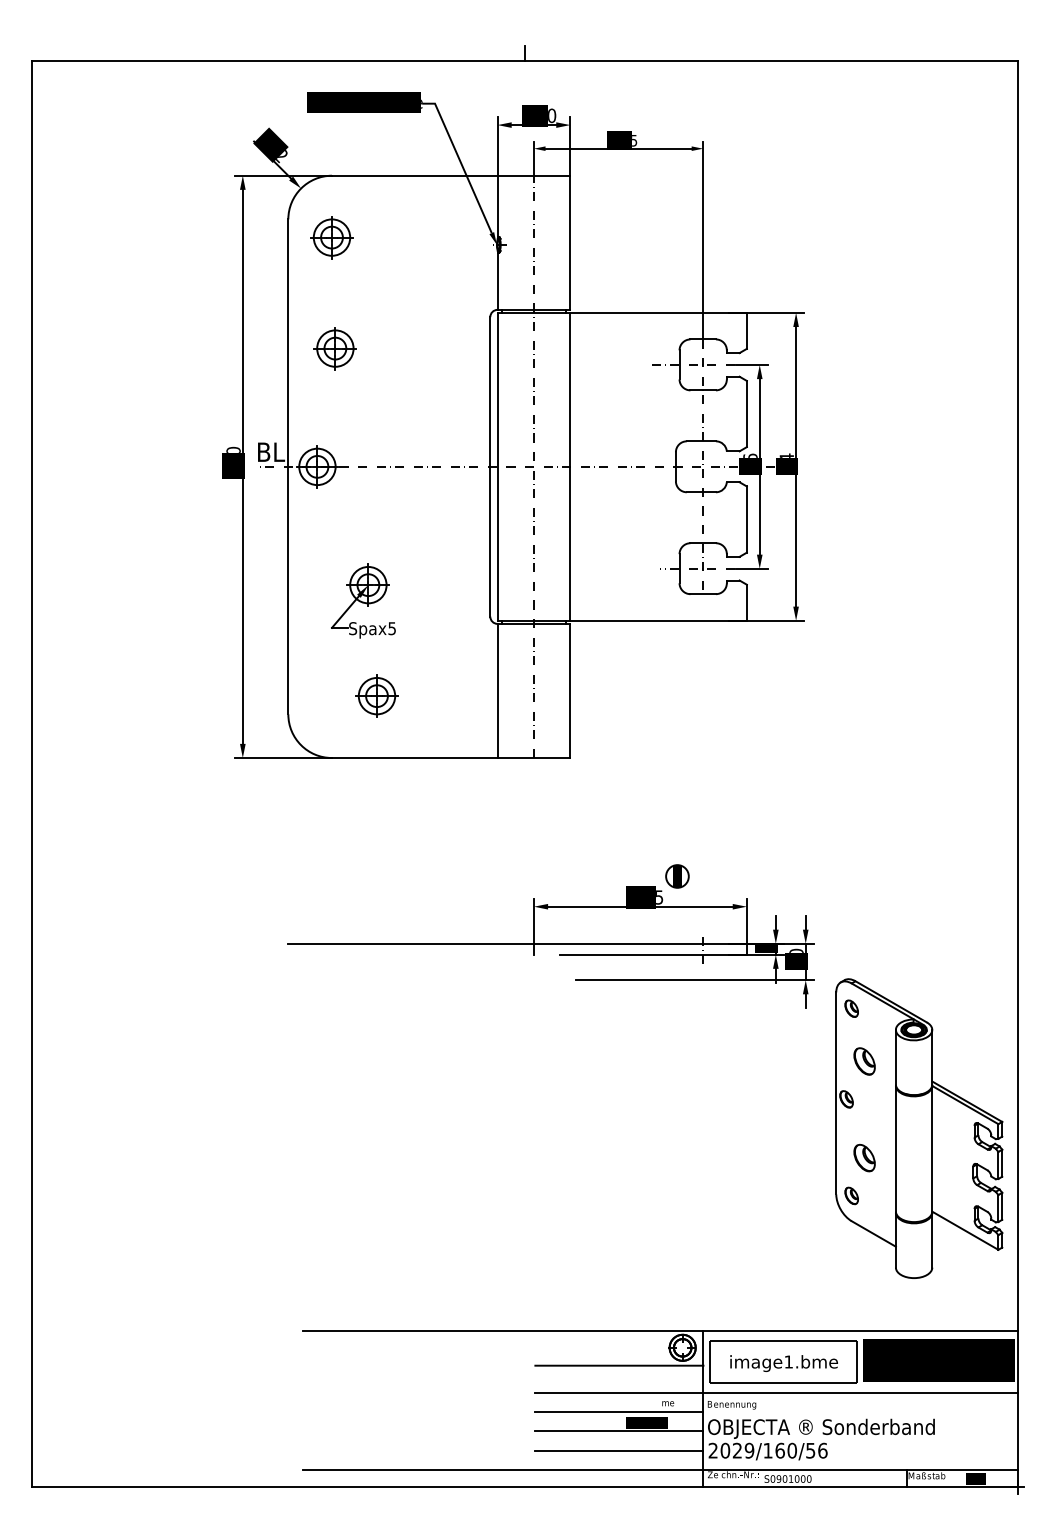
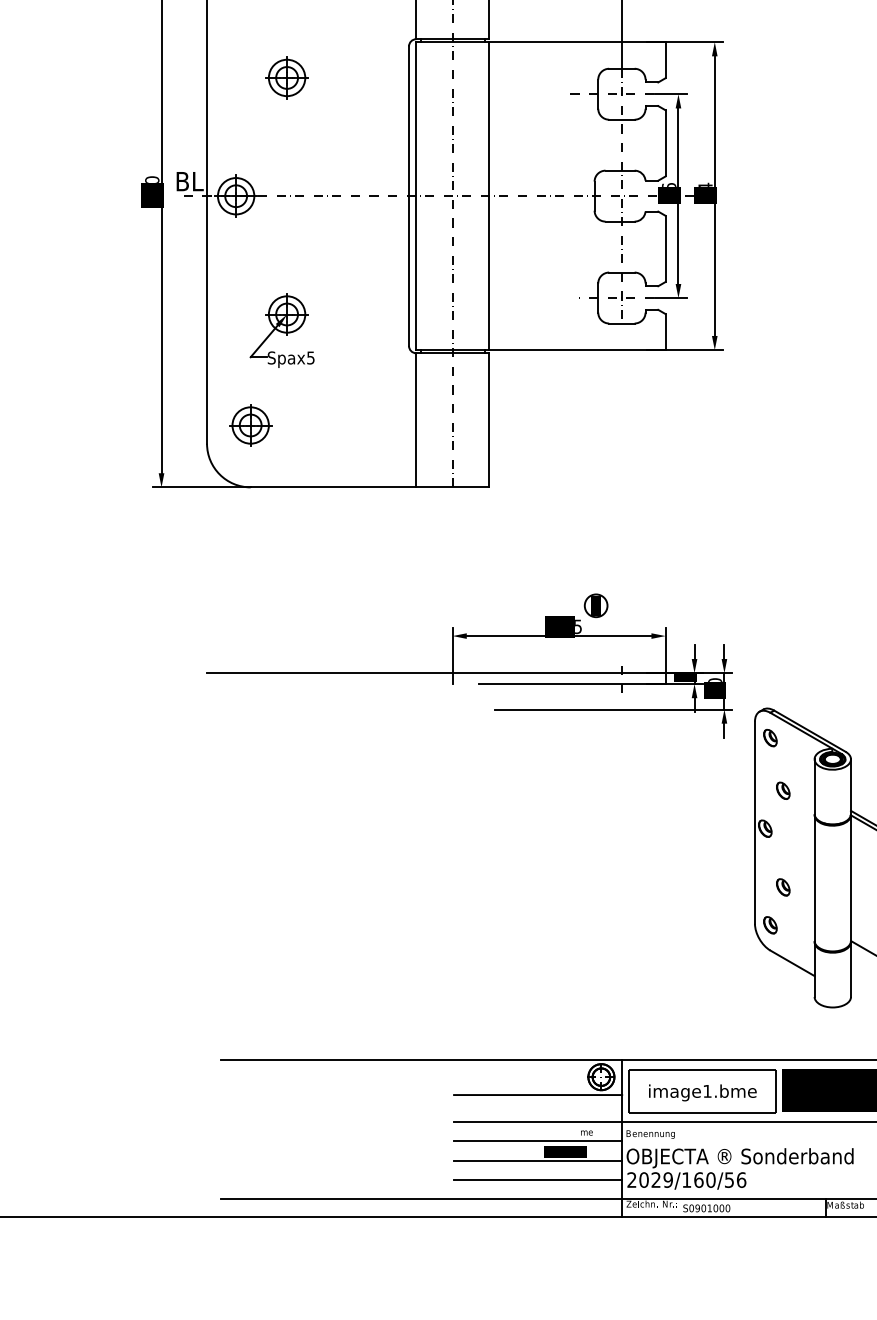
part: (334, 348) -> (286, 77), moved
part: (376, 695) -> (250, 424), moved
part: (864, 1061) -> (783, 790), size x0.62
part: (864, 1157) -> (783, 886), size x0.62

